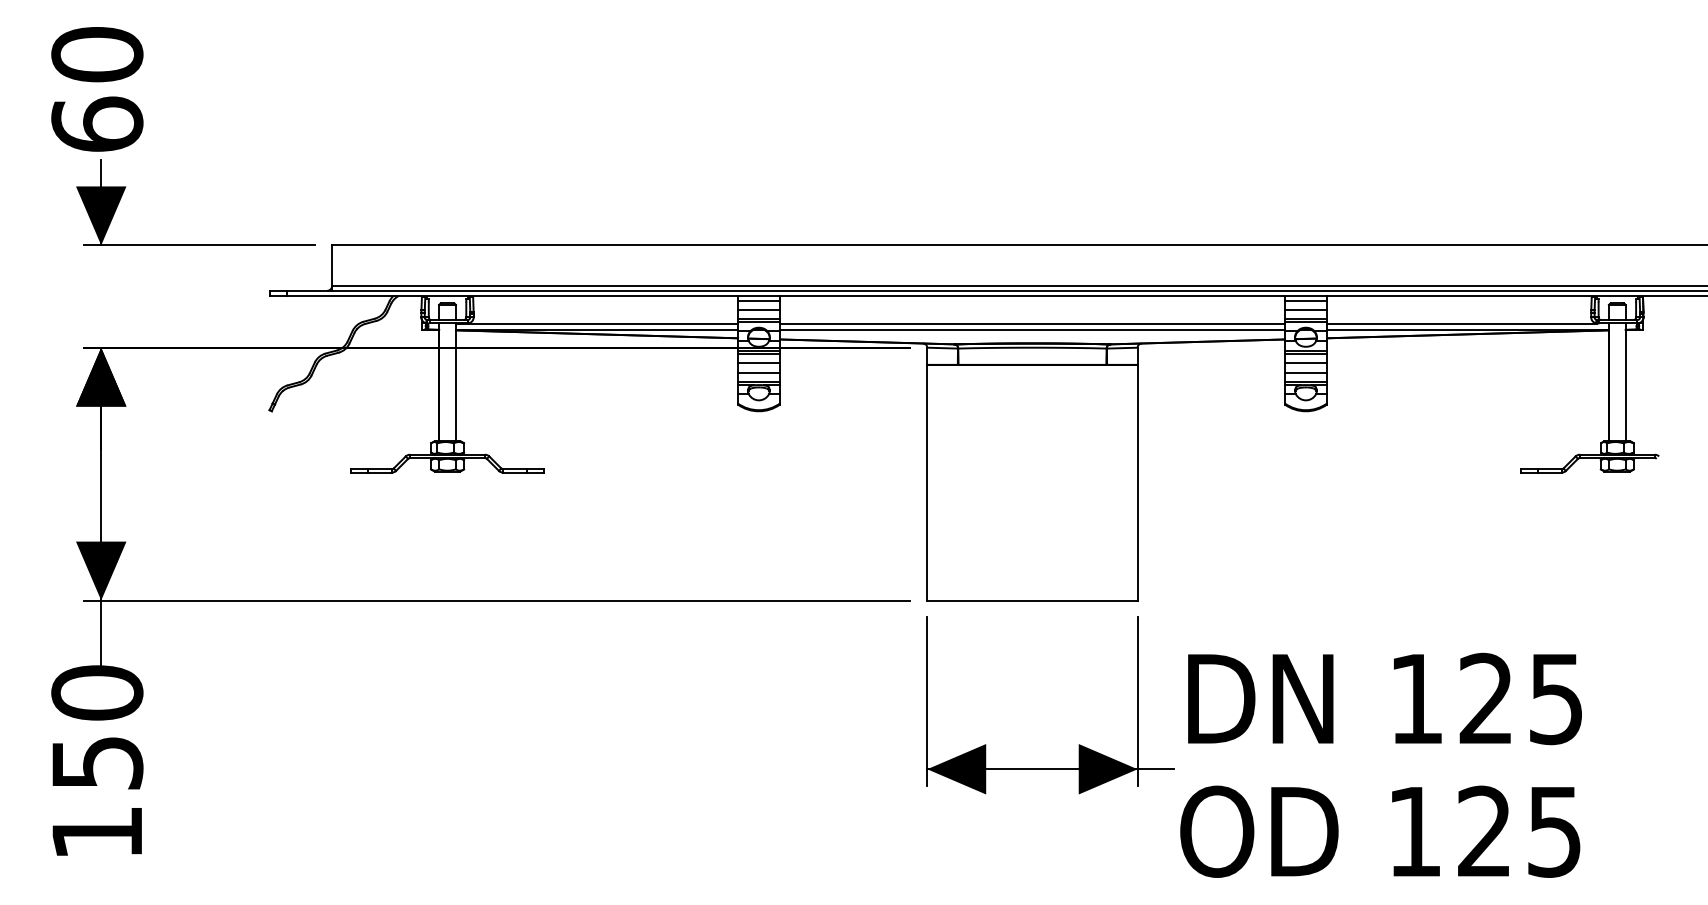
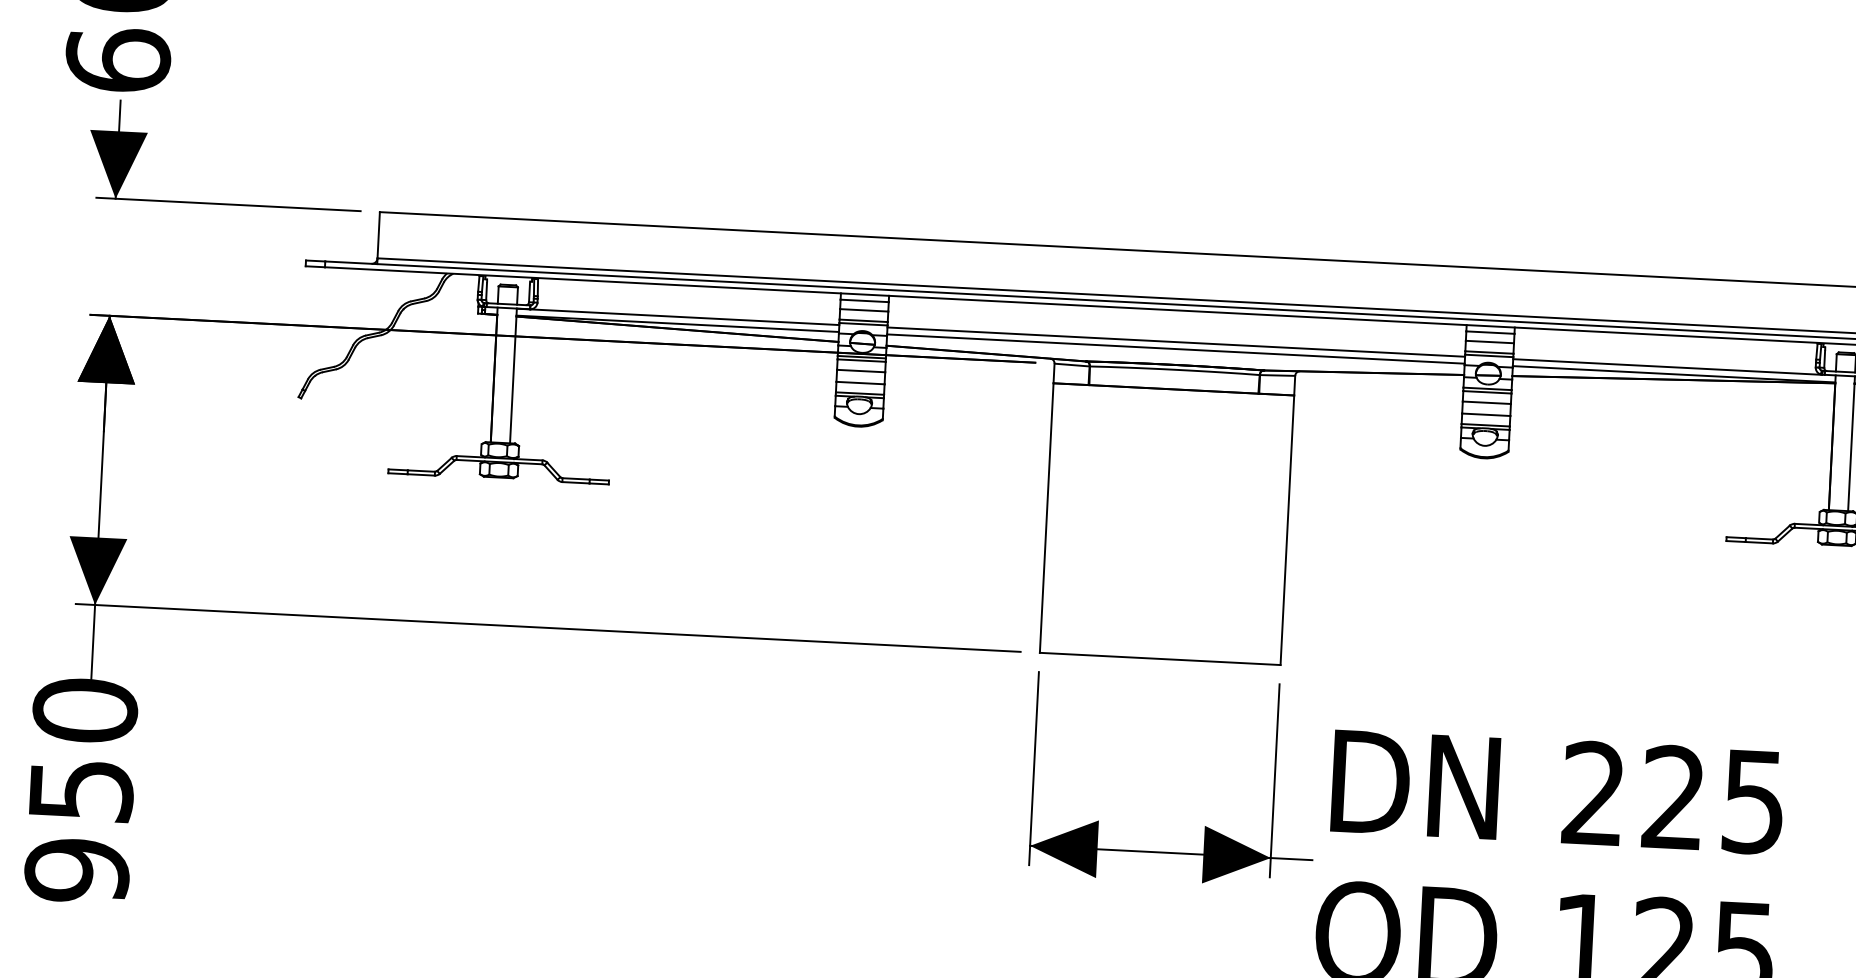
text: (1415, 697) -> (1592, 792), 125 -> 225
text: (97, 832) -> (77, 870), 150 -> 950

